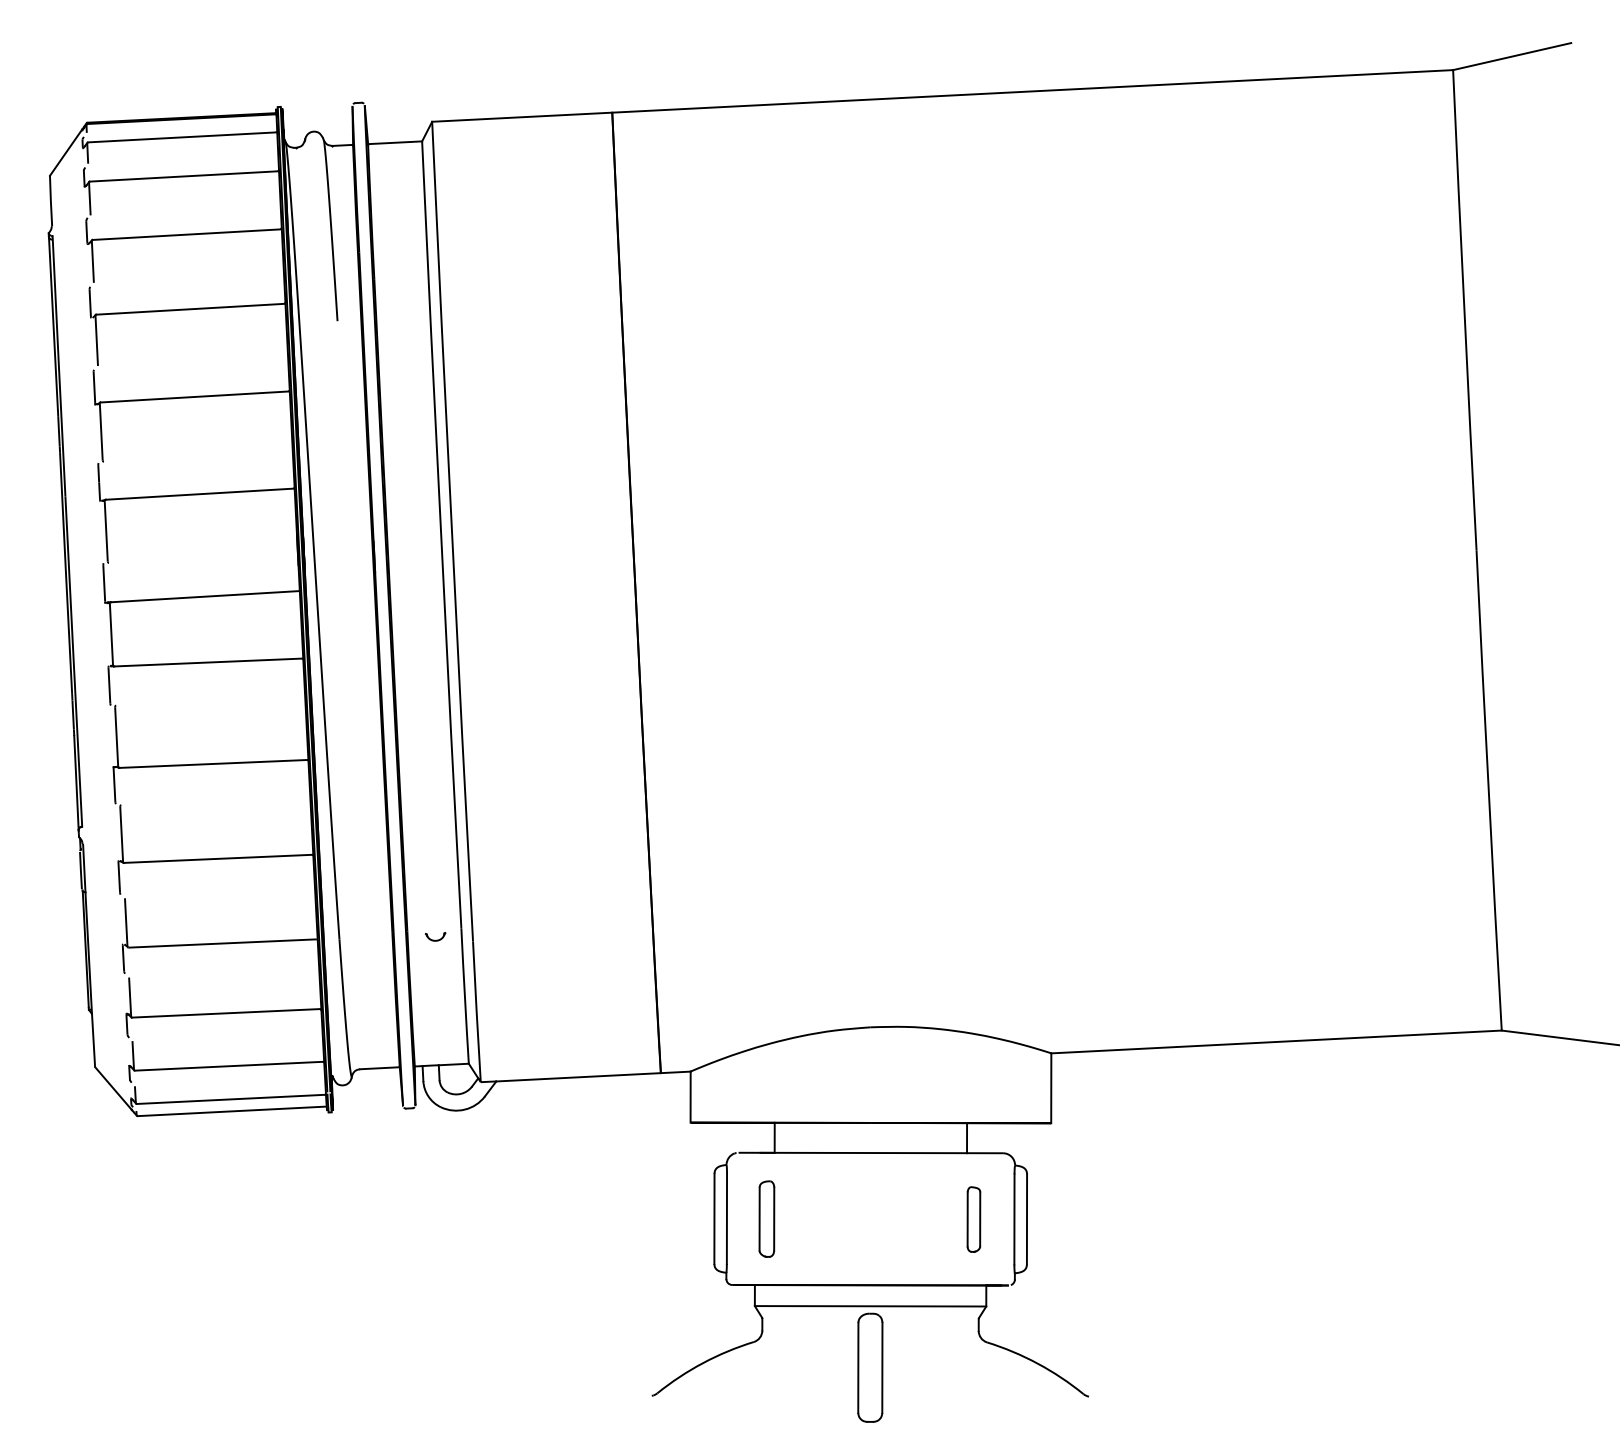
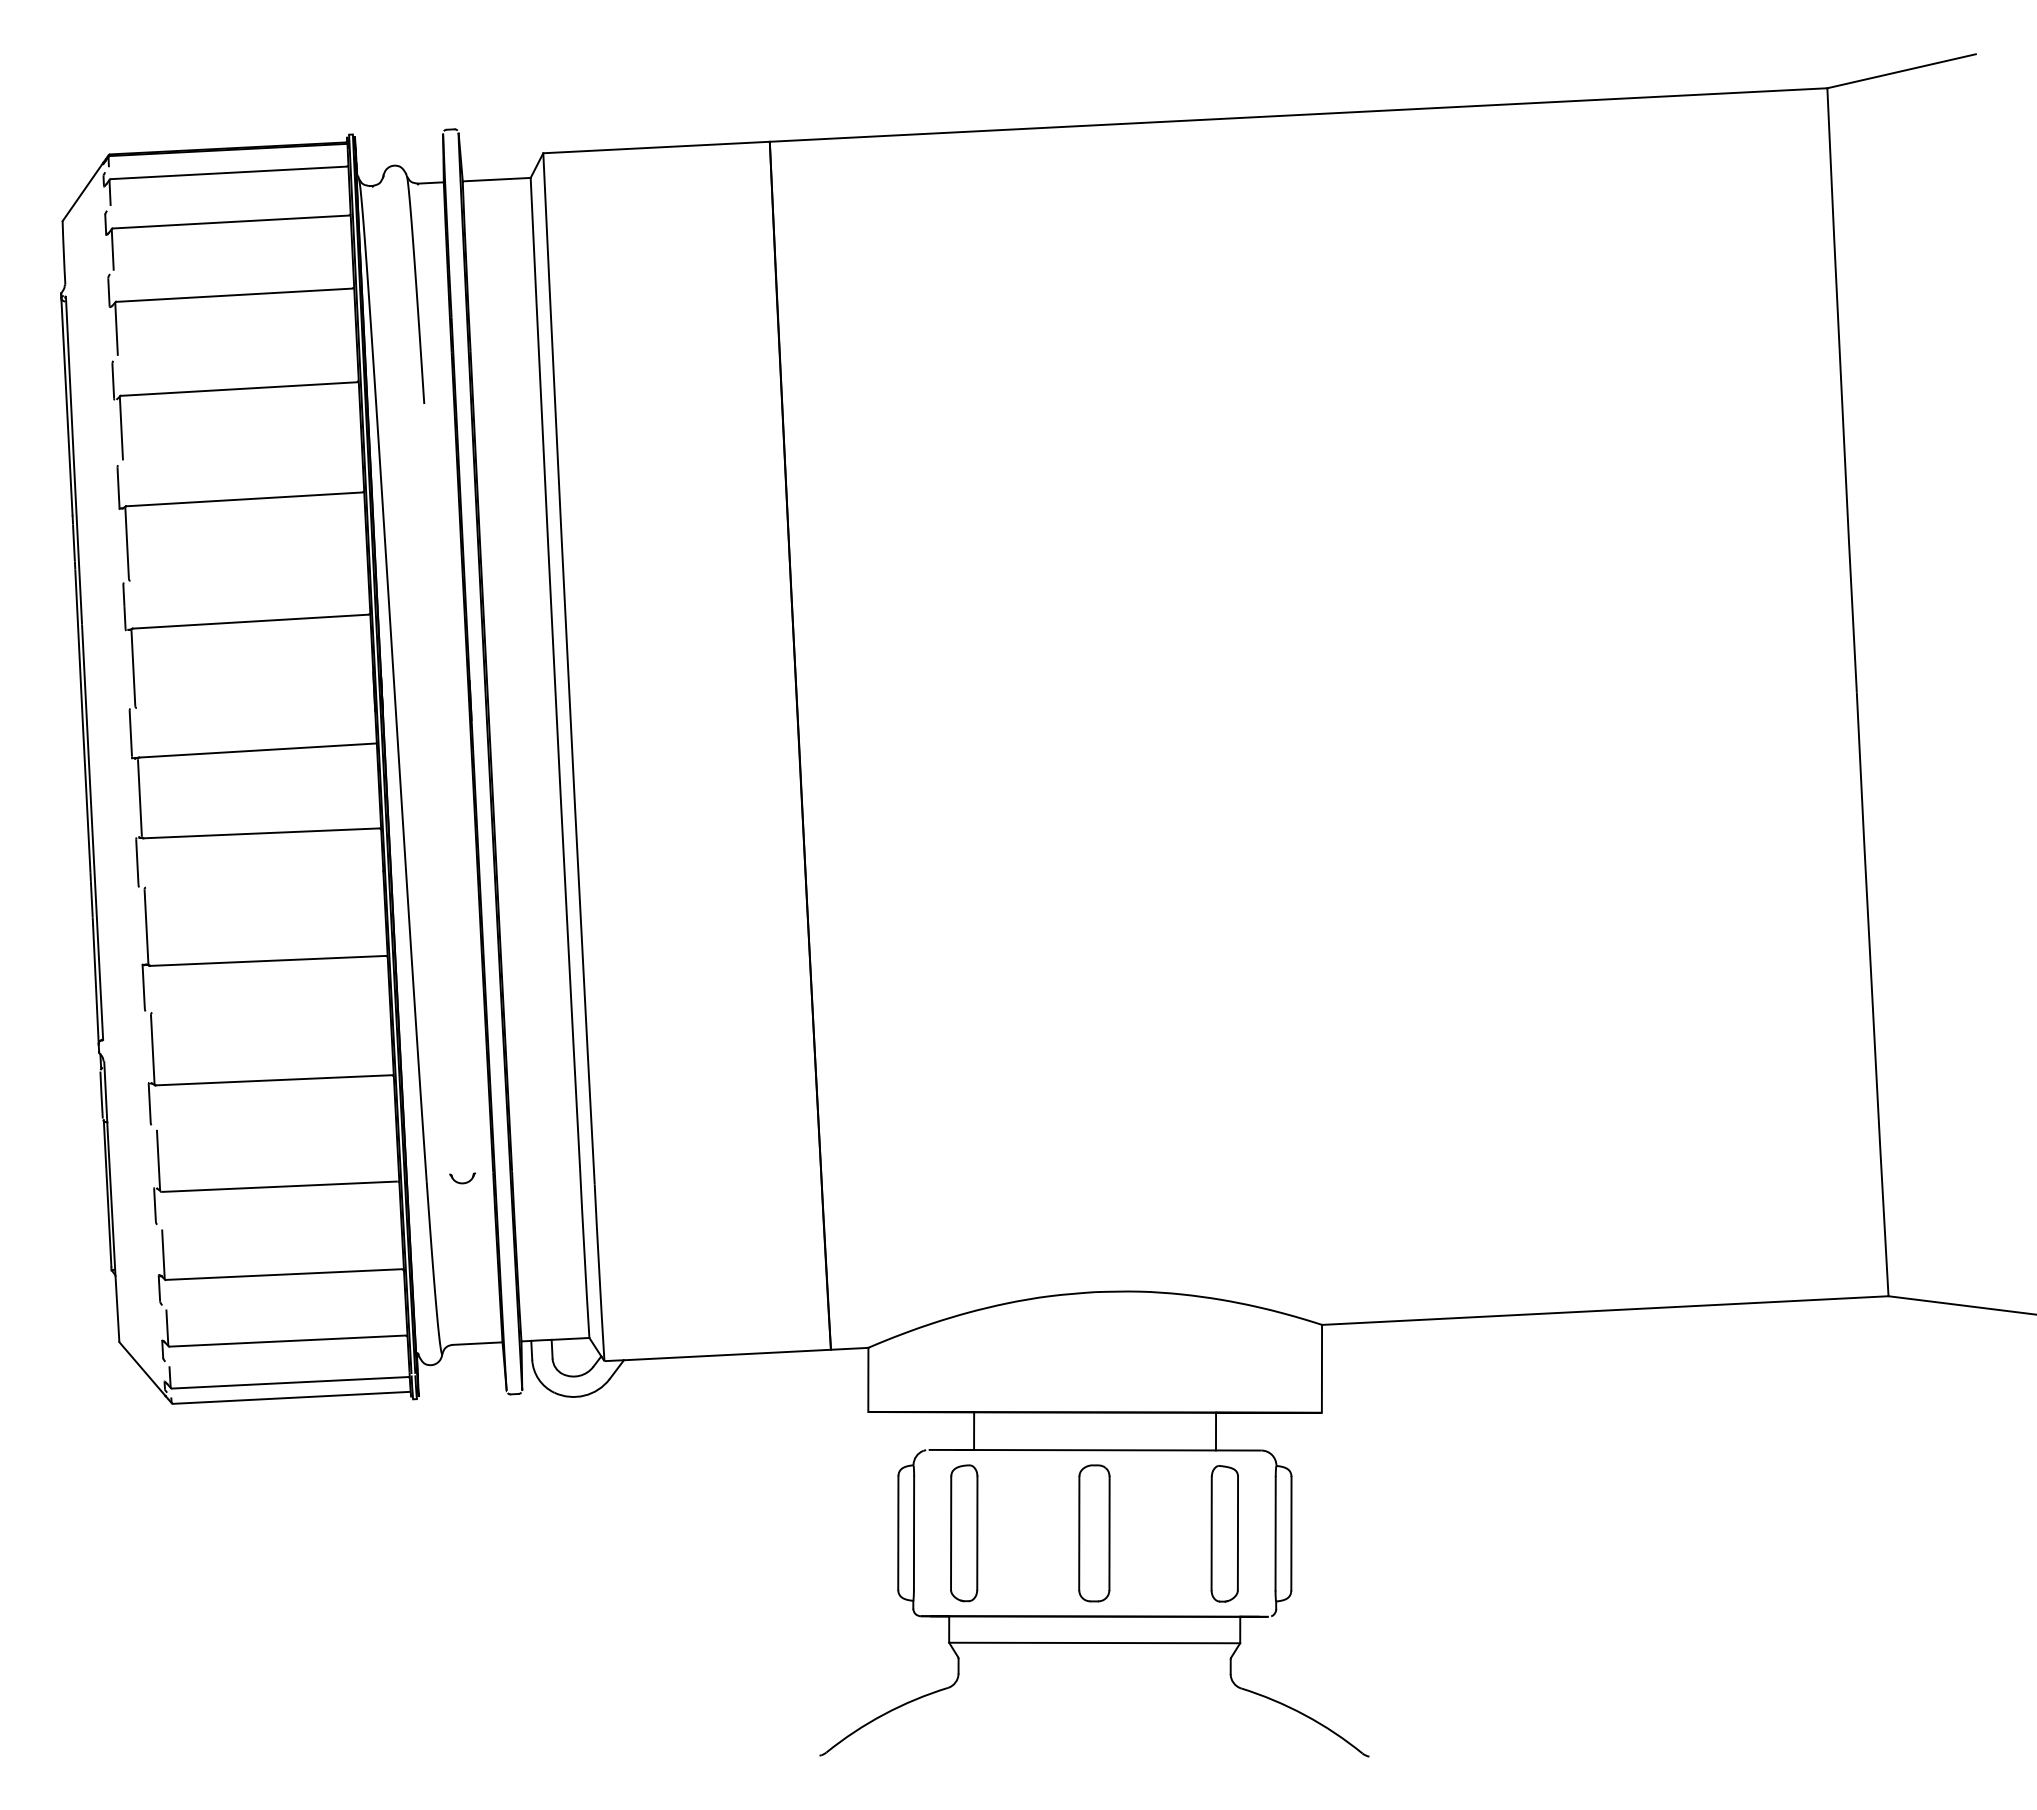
part: (435, 936) -> (462, 1178), moved
part: (767, 1219) -> (964, 1533), size x1.43
part: (973, 1219) -> (1224, 1533), size x1.67
part: (870, 1367) -> (1094, 1533), moved

